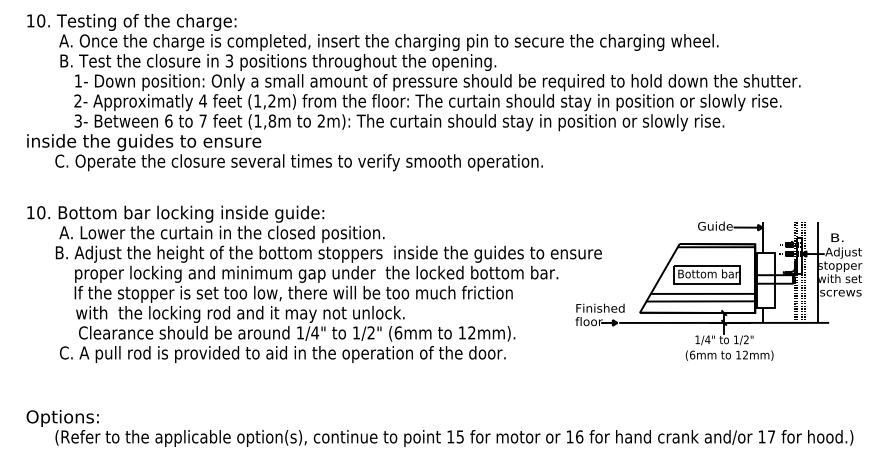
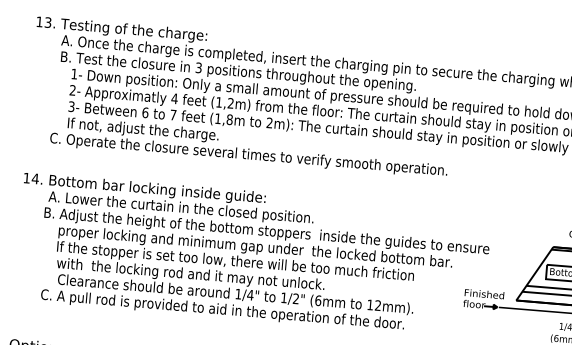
text: (41, 20) -> (48, 22), 10. -> 13.
text: (144, 142) -> (124, 128), inside the guides to ensure -> If not, adjust the charge.
text: (40, 212) -> (34, 178), 10. -> 14.

